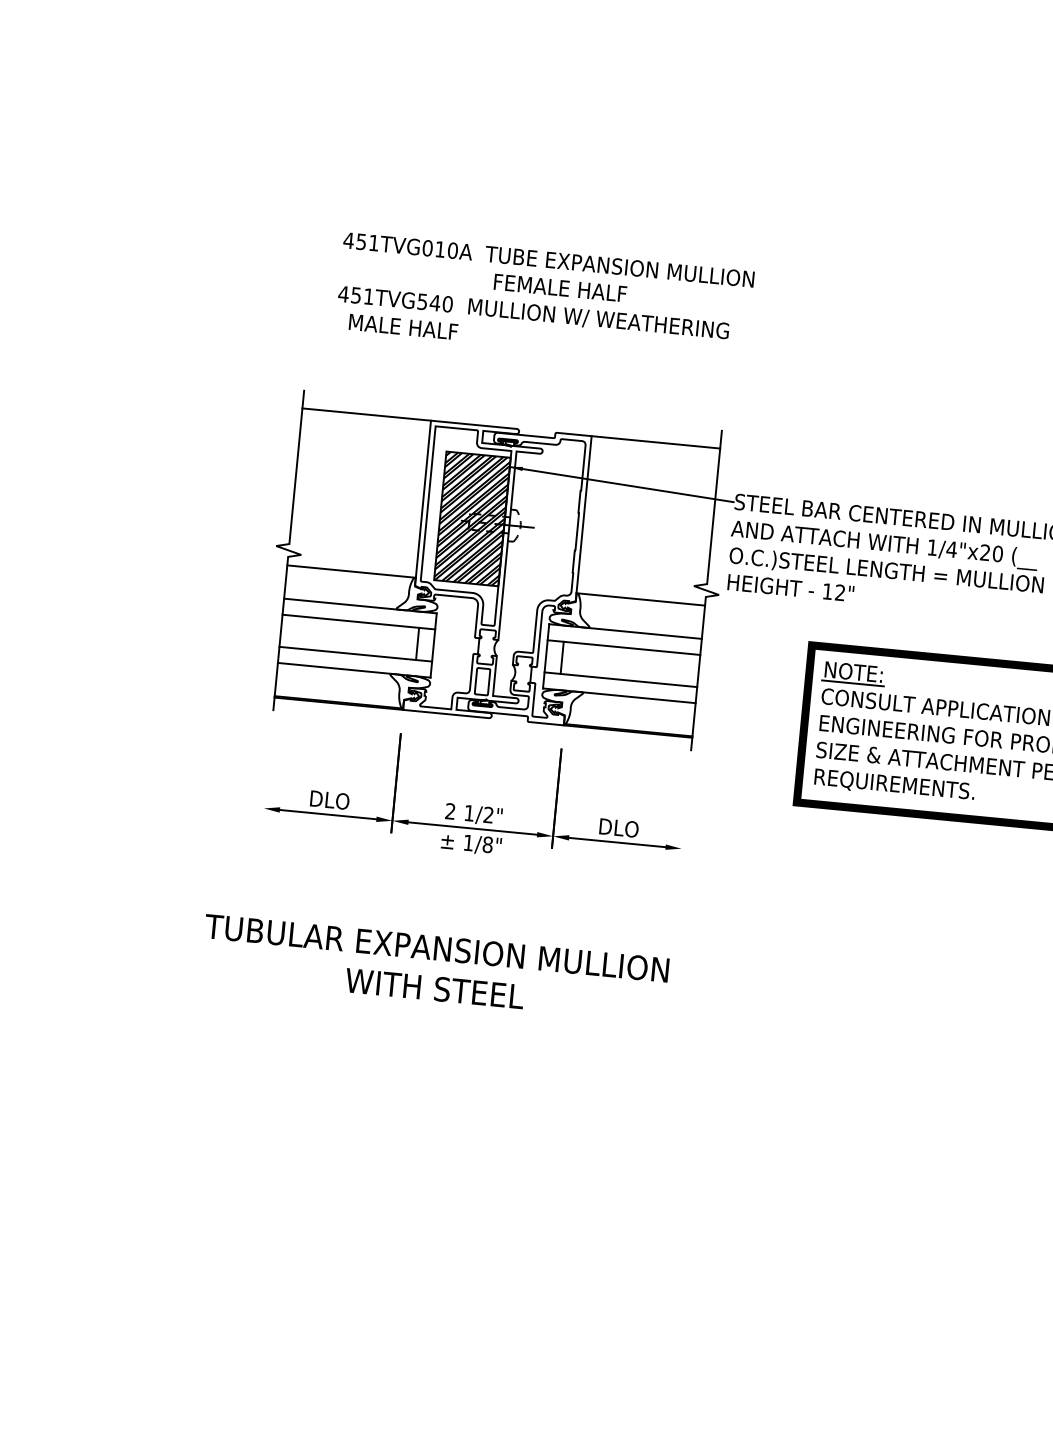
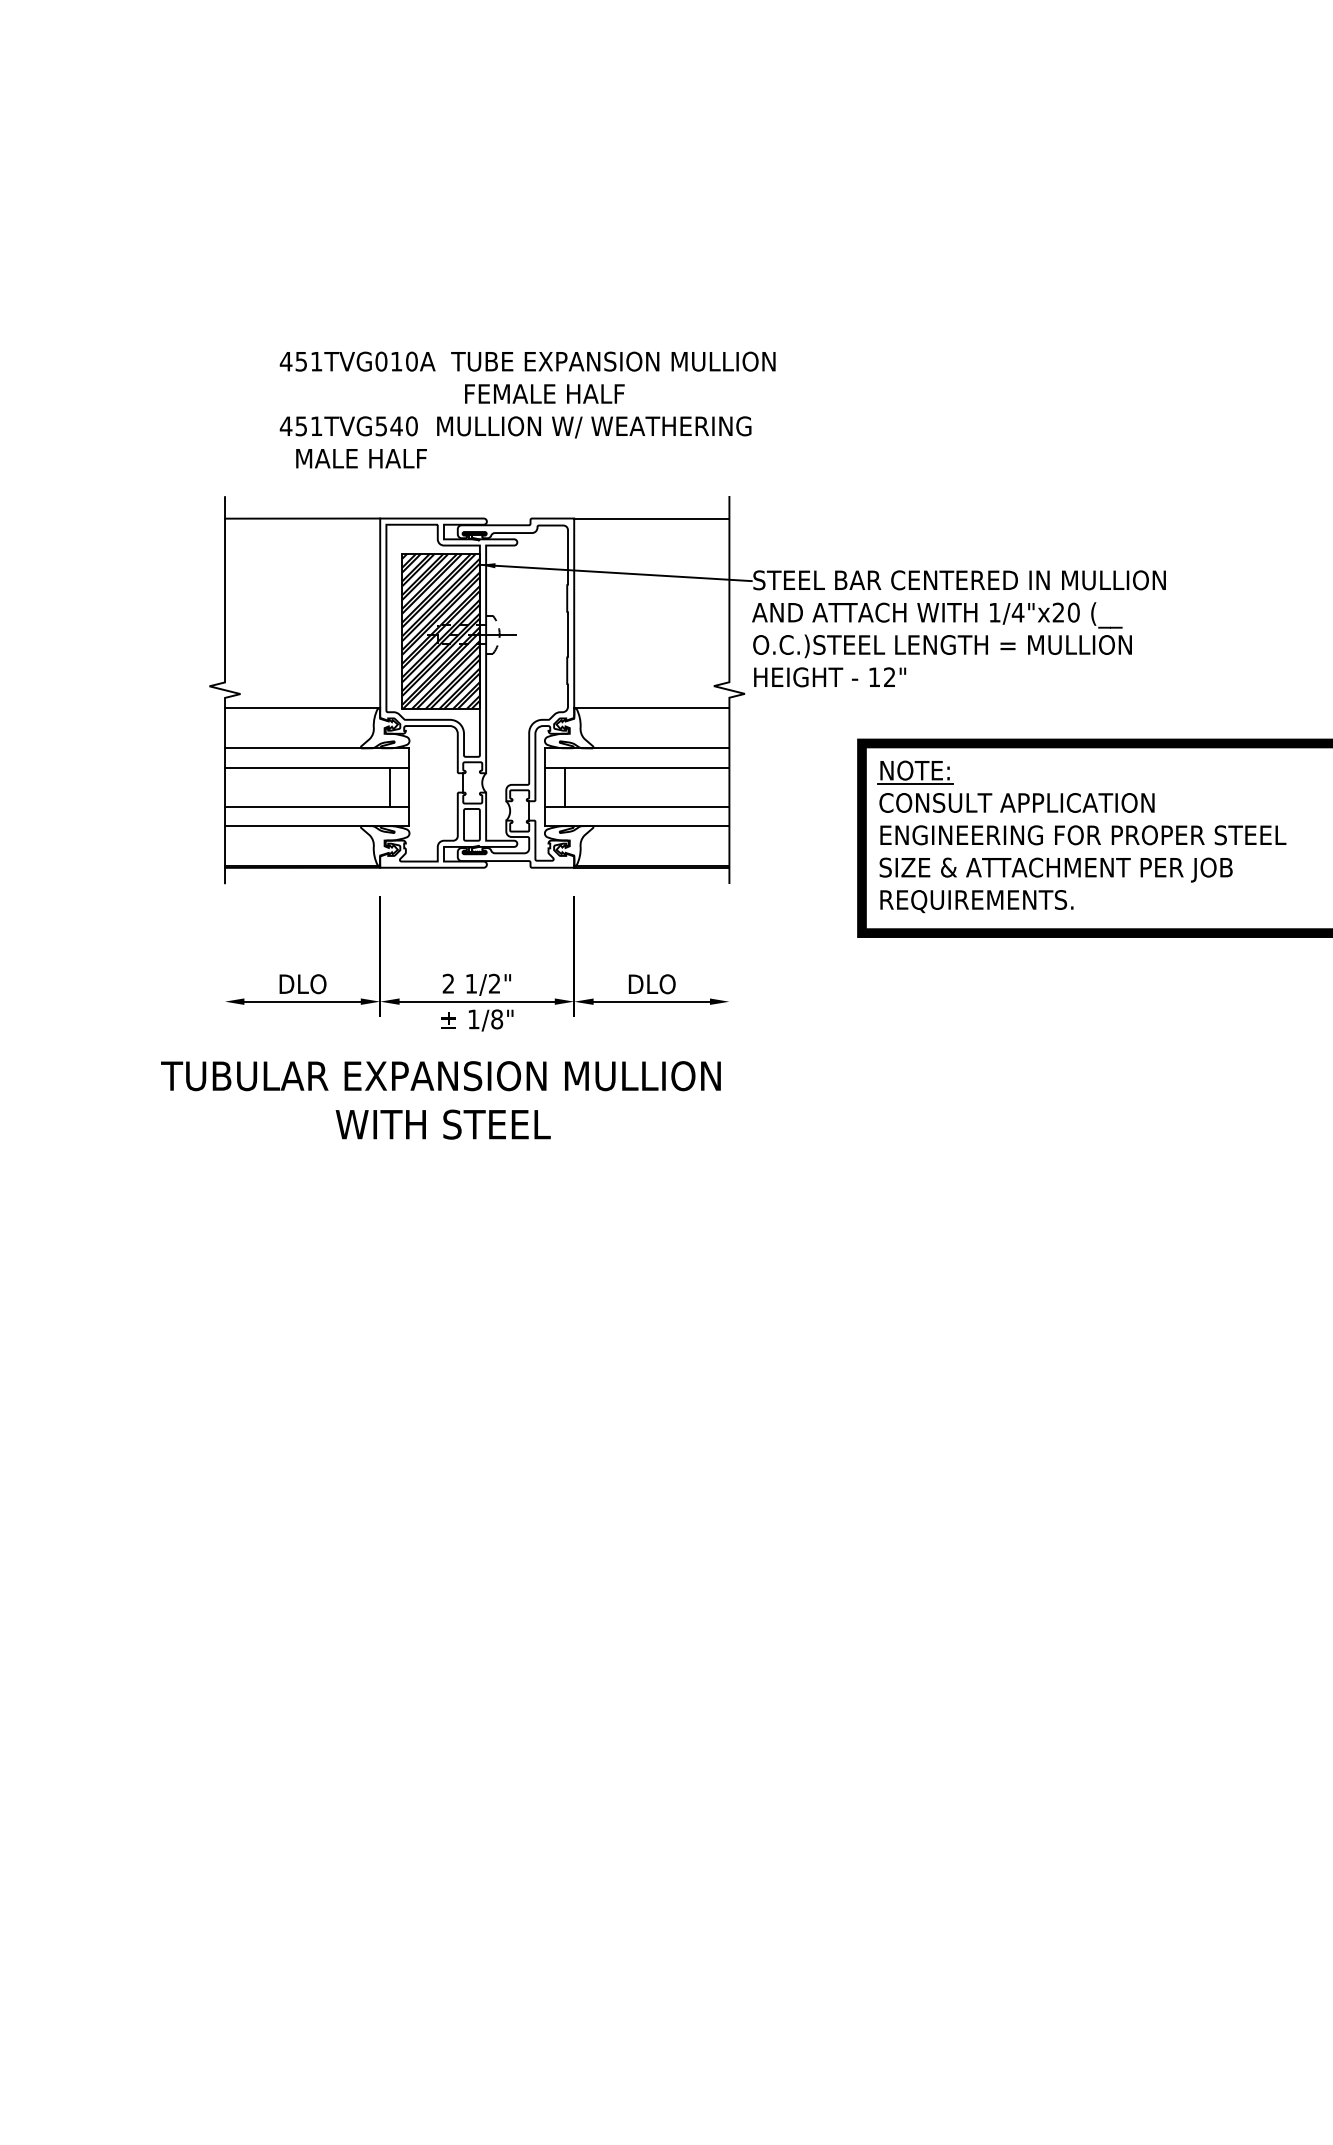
text: (544, 299) -> (527, 409), moved
text: (434, 968) -> (440, 1100), moved

